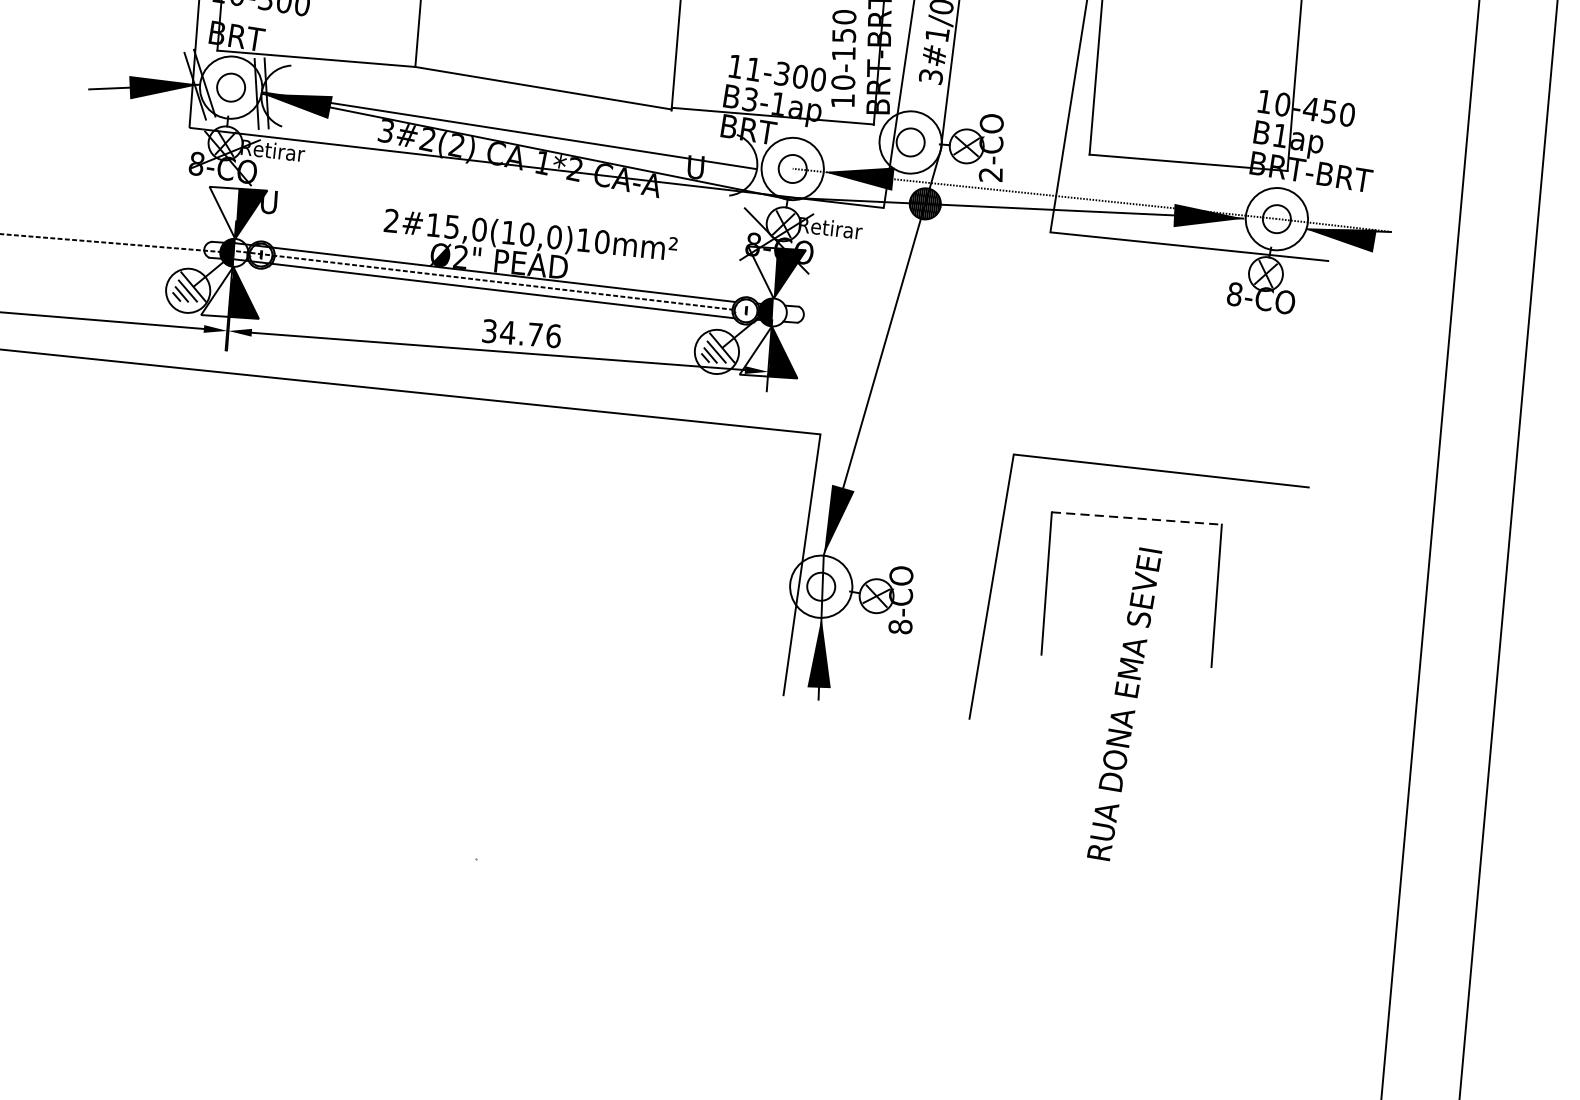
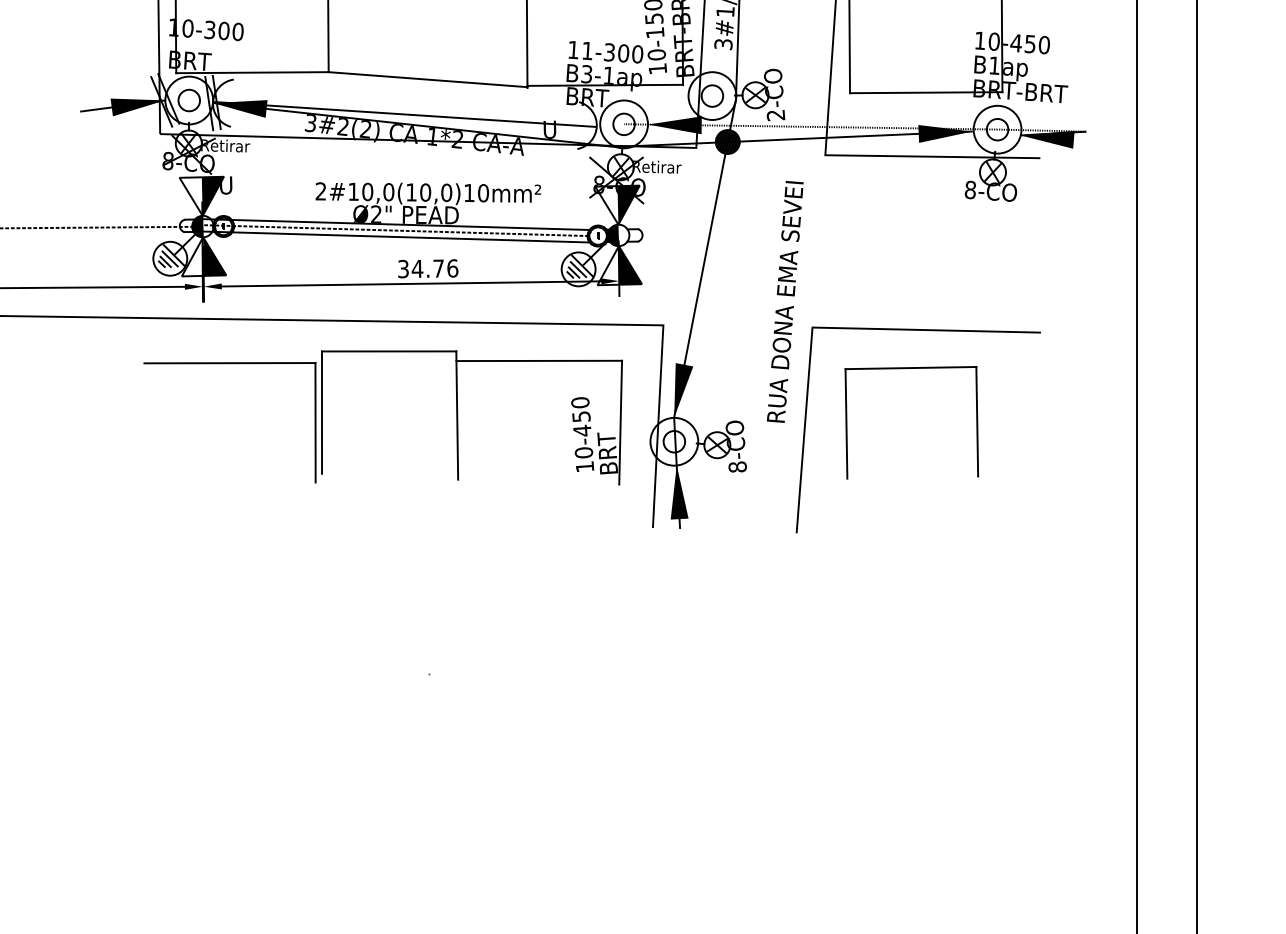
text: (451, 226) -> (367, 191), 2#15,0(10,0)10mm² -> 2#10,0(10,0)10mm²
part: (367, 514) -> (322, 417), added
line: (1137, 519) -> (911, 368), dashed -> solid
text: (1124, 703) -> (785, 301), moved

